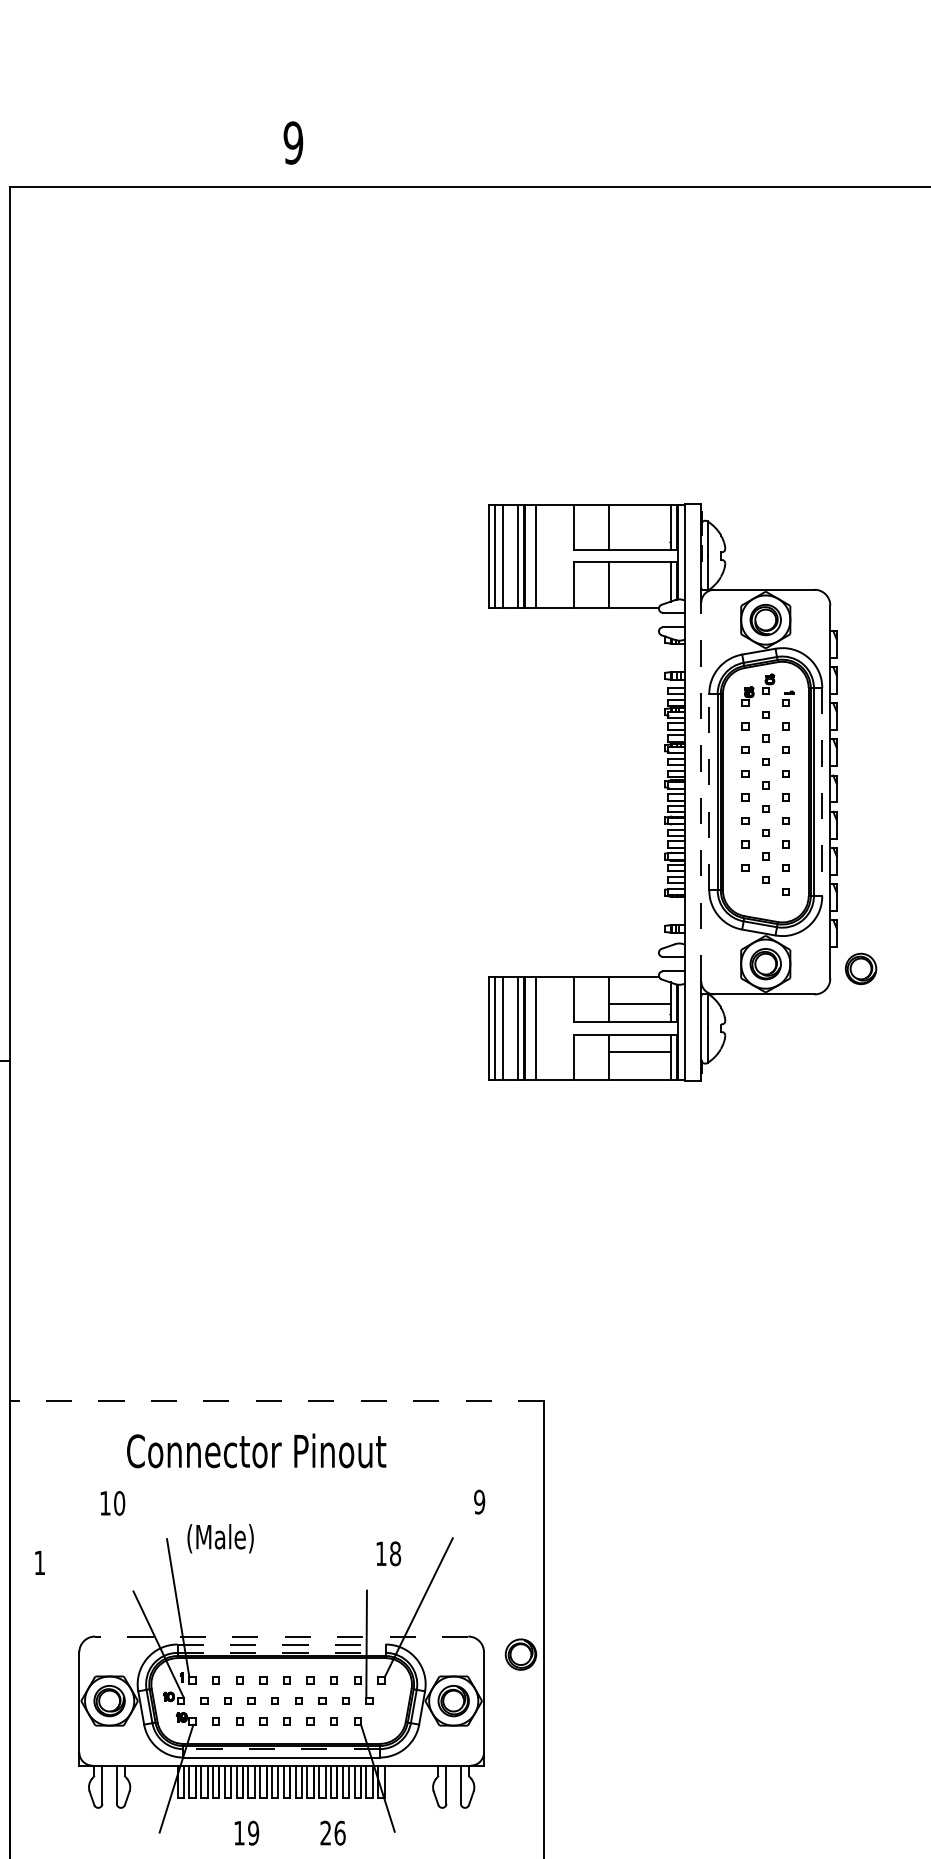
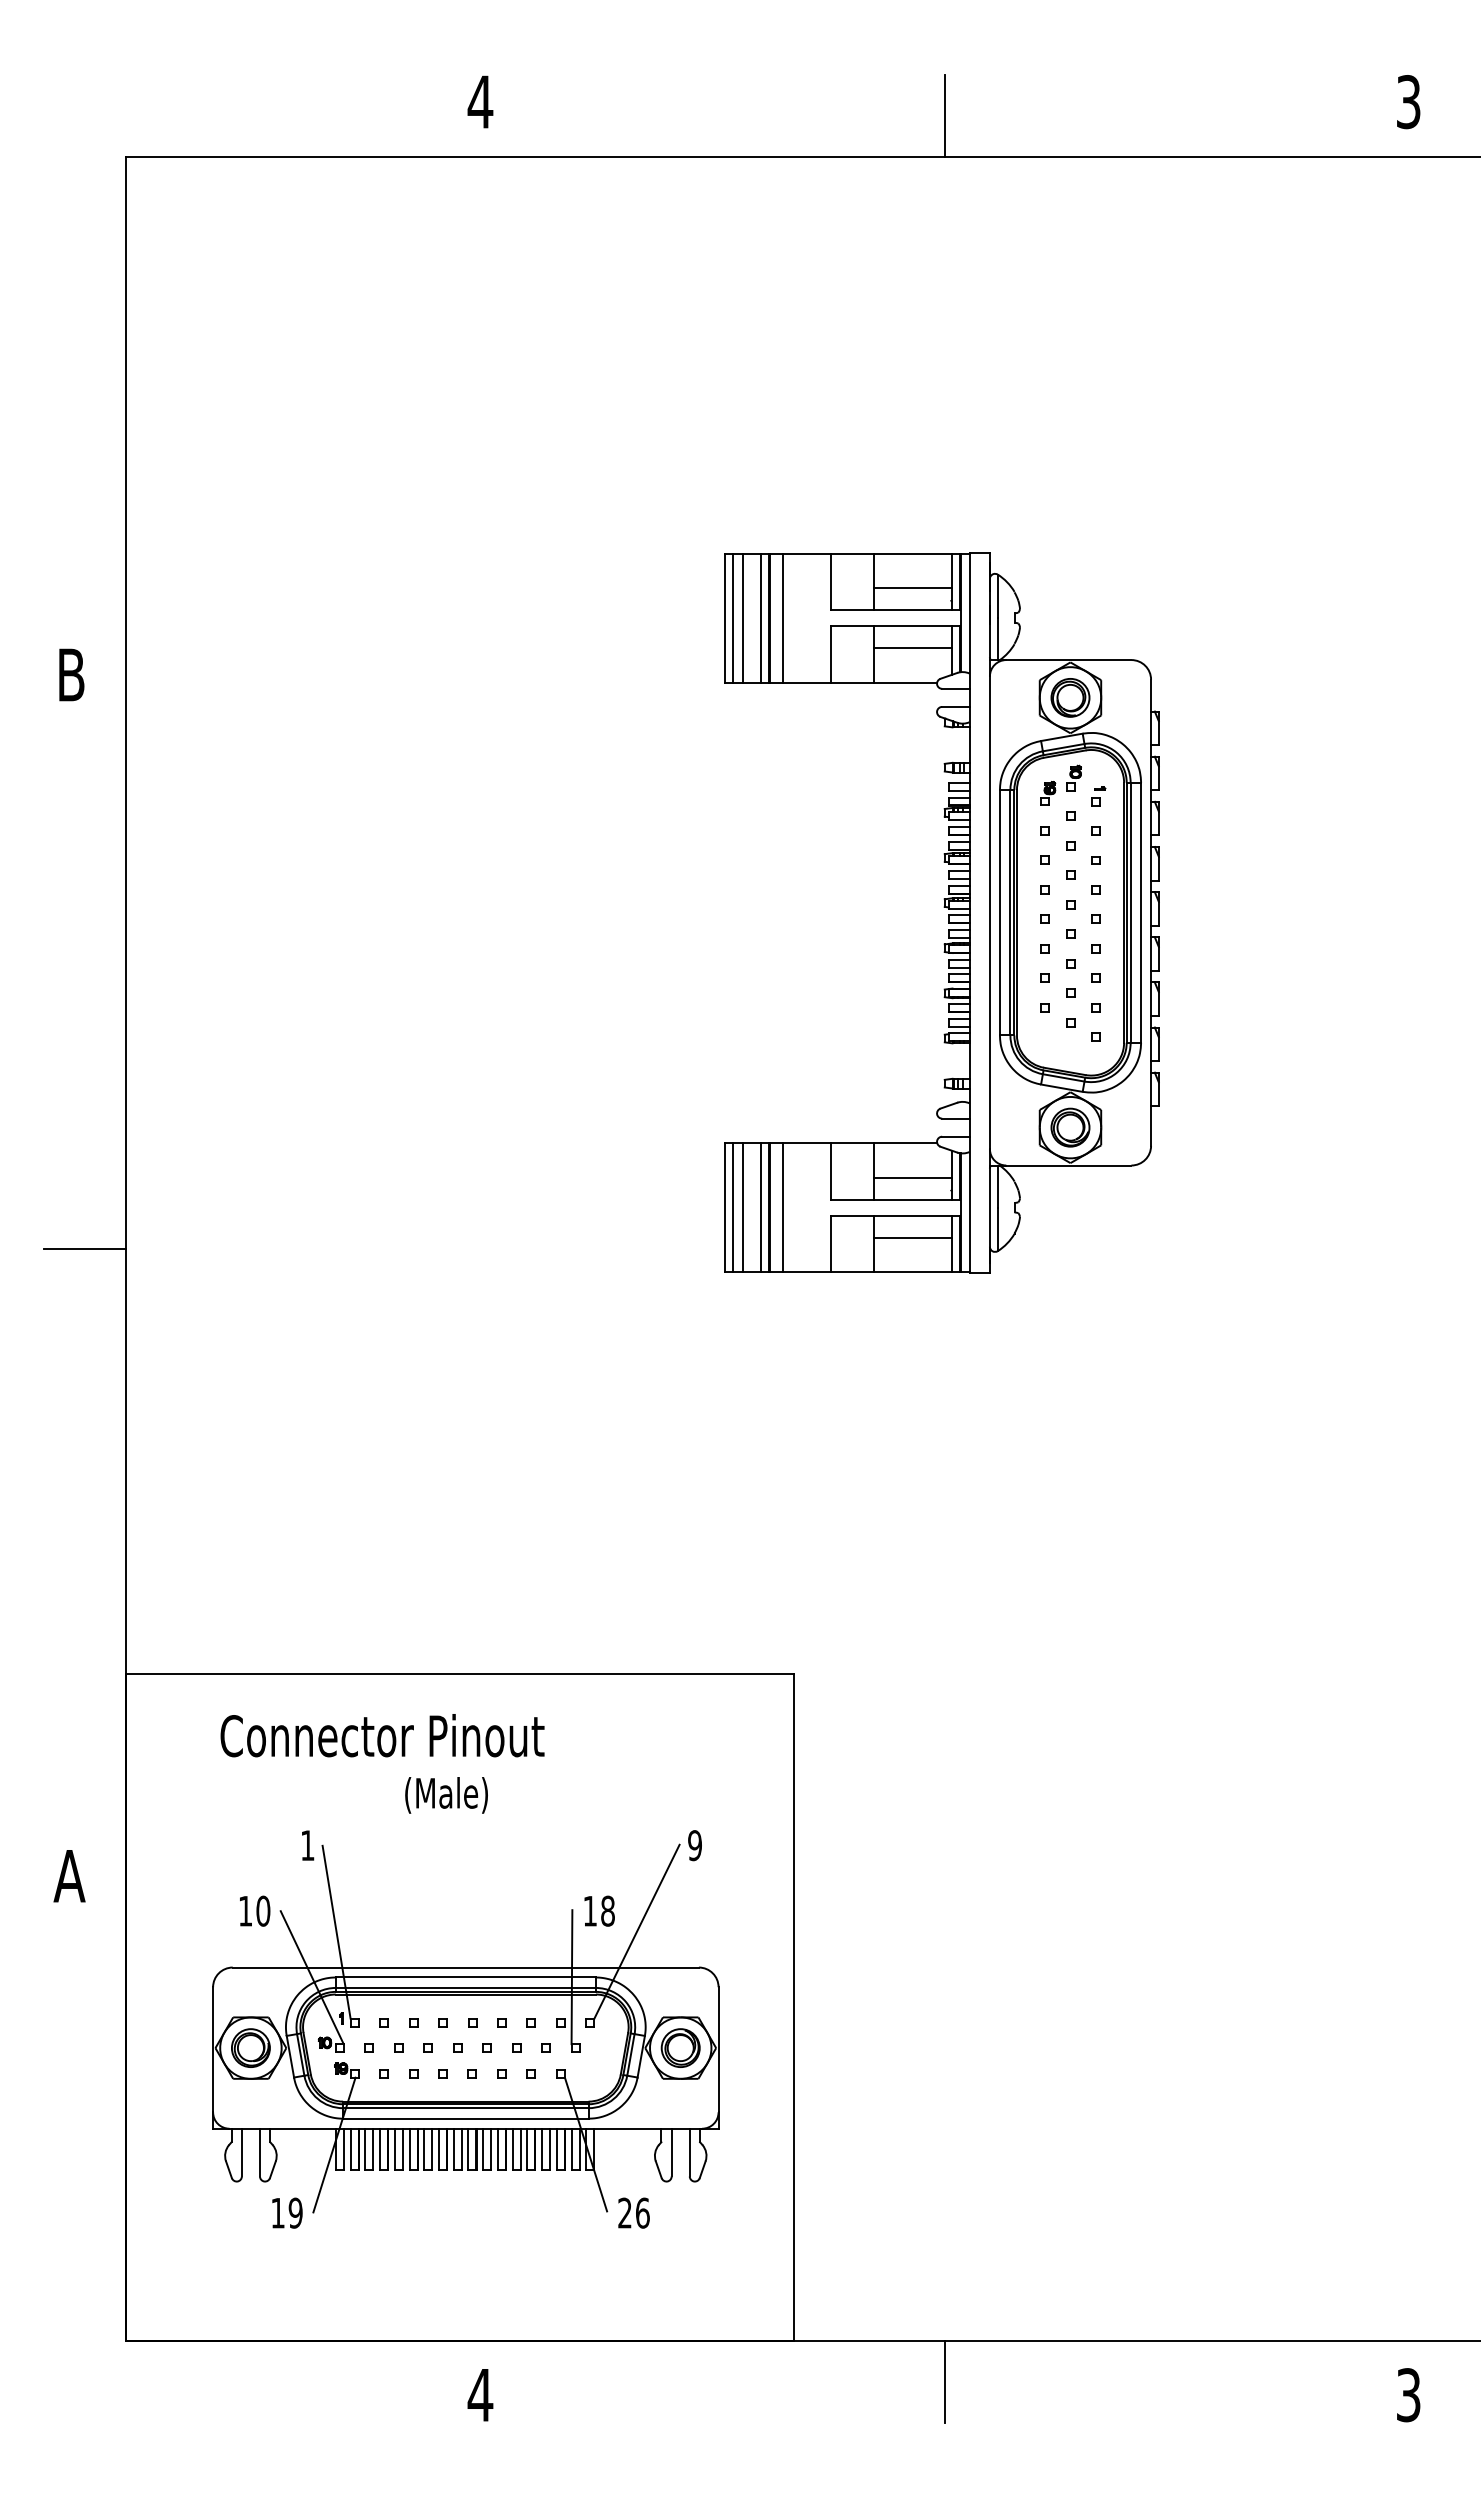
text: (293, 143) -> (480, 102), 9 -> 4
line: (665, 154) -> (945, 116), added
line: (639, 532) -> (912, 588), added
line: (639, 579) -> (912, 647), added
line: (700, 791) -> (989, 912), dashed -> solid
line: (708, 791) -> (999, 912), dashed -> solid
line: (822, 792) -> (1141, 913), dashed -> solid
part: (861, 968) -> (1189, 1133), removed
line: (276, 1401) -> (459, 1673), dashed -> solid
text: (256, 1450) -> (382, 1735), moved
text: (113, 1502) -> (255, 1910), moved
text: (479, 1502) -> (694, 1845), moved
text: (220, 1538) -> (446, 1795), moved
text: (388, 1553) -> (599, 1910), moved
text: (40, 1562) -> (308, 1845), moved
line: (281, 1636) -> (465, 1967), dashed -> solid
line: (282, 1644) -> (466, 1977), dashed -> solid
line: (282, 1652) -> (466, 1987), dashed -> solid
part: (520, 1654) -> (764, 1989), removed
line: (281, 1749) -> (465, 2108), dashed -> solid
text: (246, 1832) -> (287, 2212), moved
text: (332, 1832) -> (633, 2212), moved

